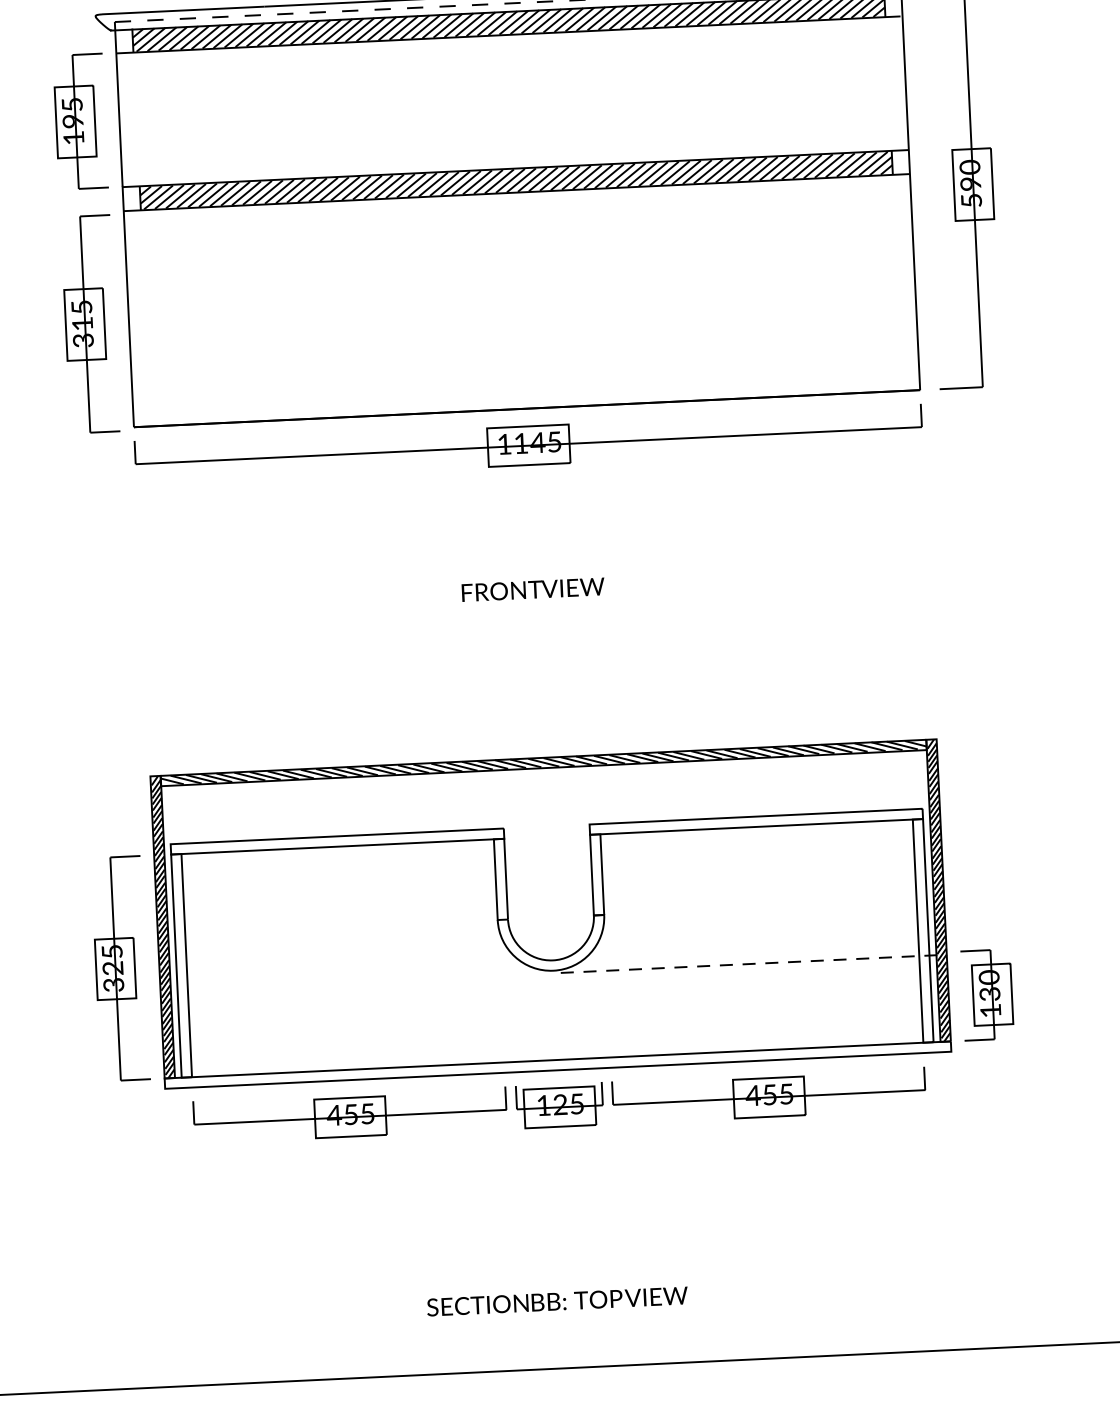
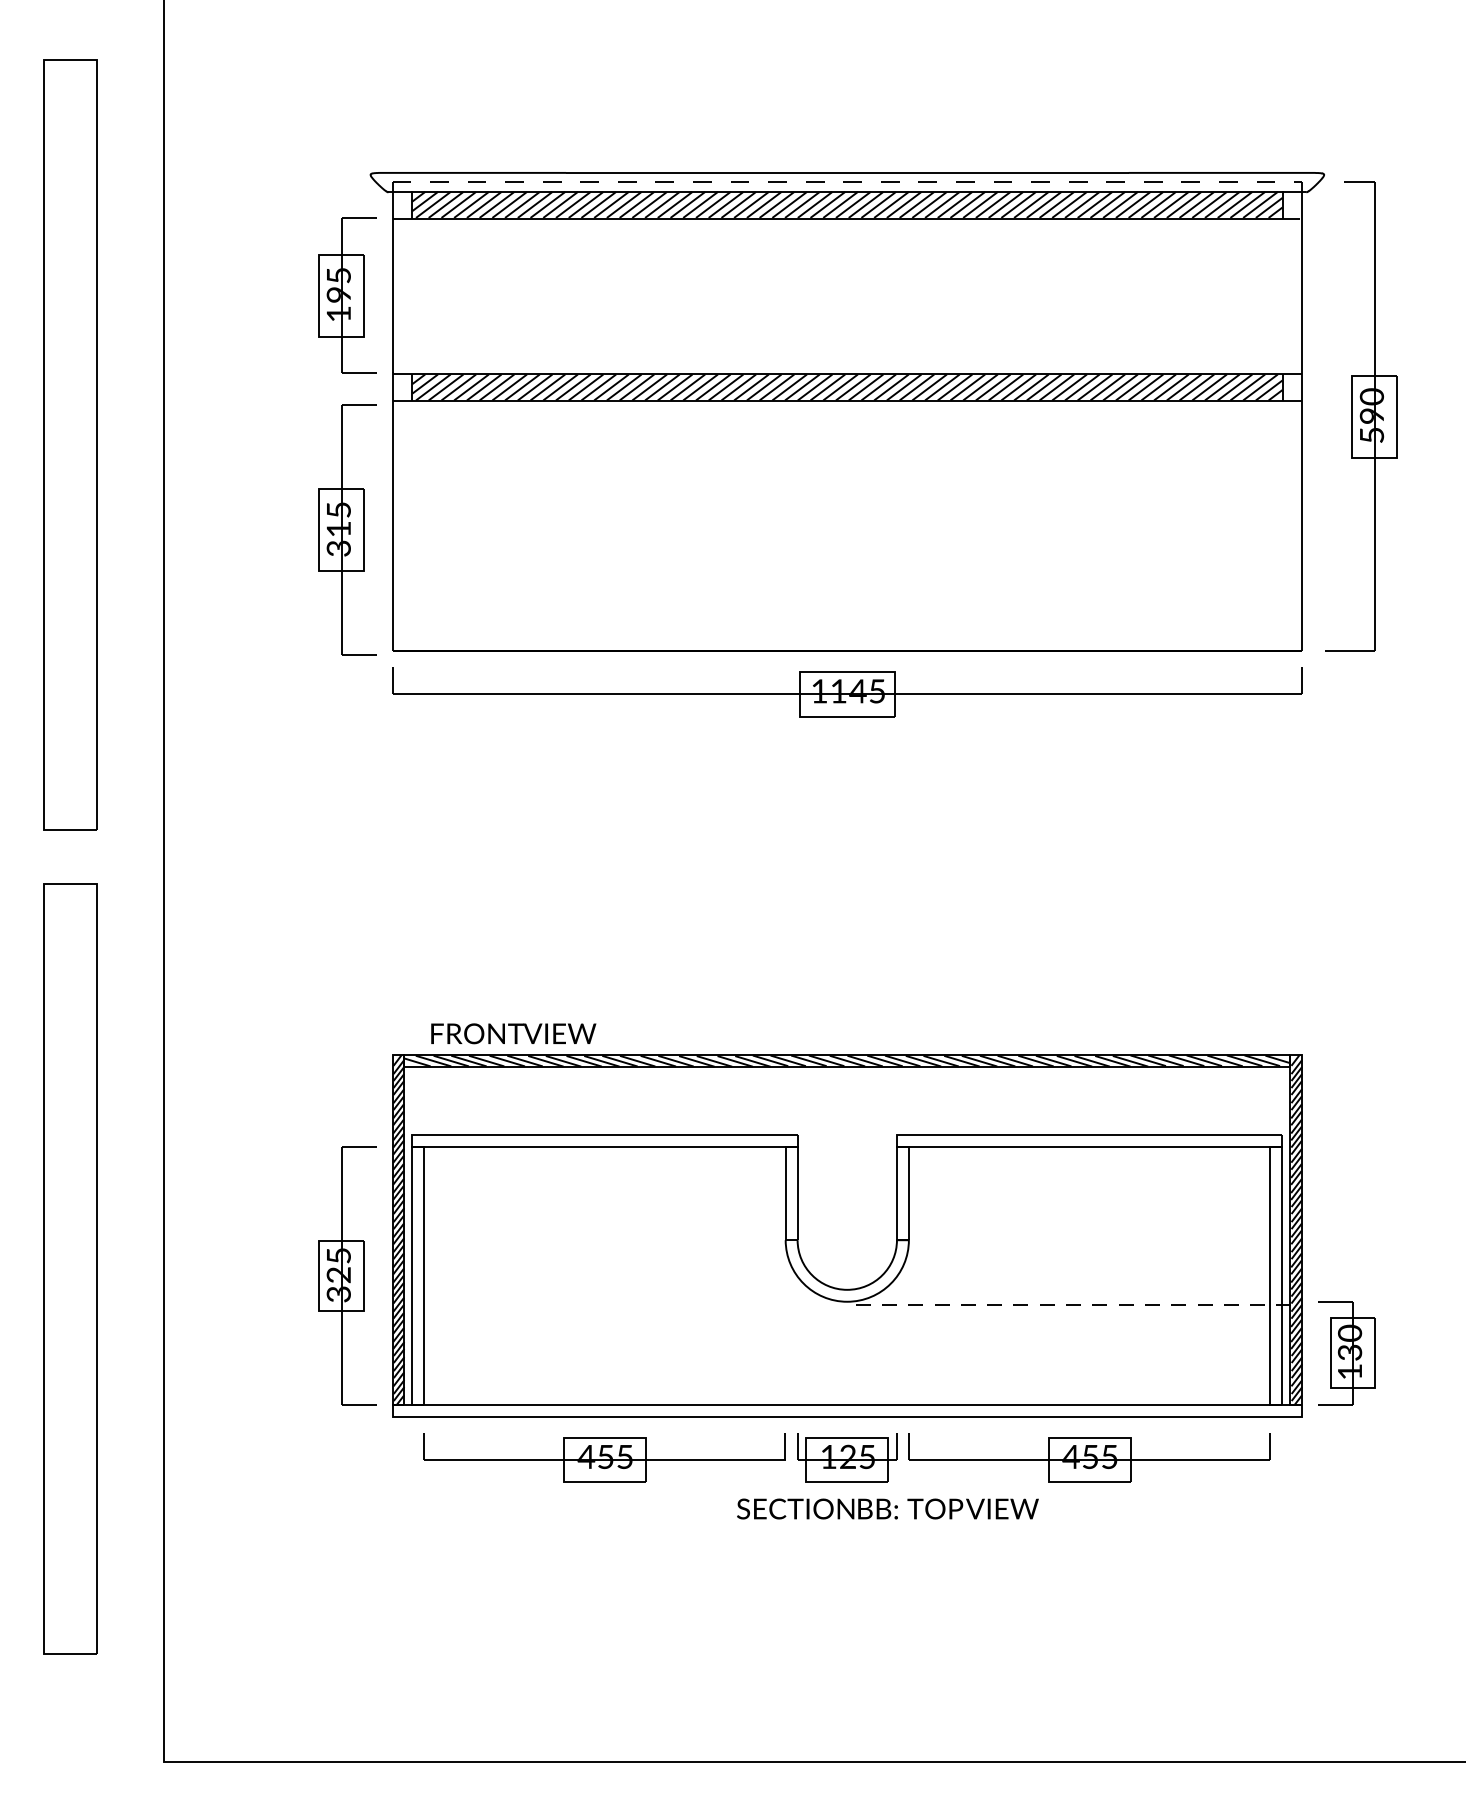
text: (533, 589) -> (513, 1033), moved
text: (557, 1301) -> (887, 1508), moved

